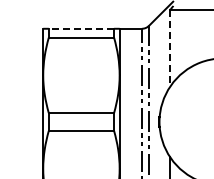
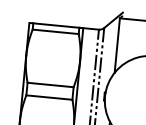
line: (81, 28) -> (56, 25), dashed -> solid
line: (169, 48) -> (117, 45), dashed -> solid

